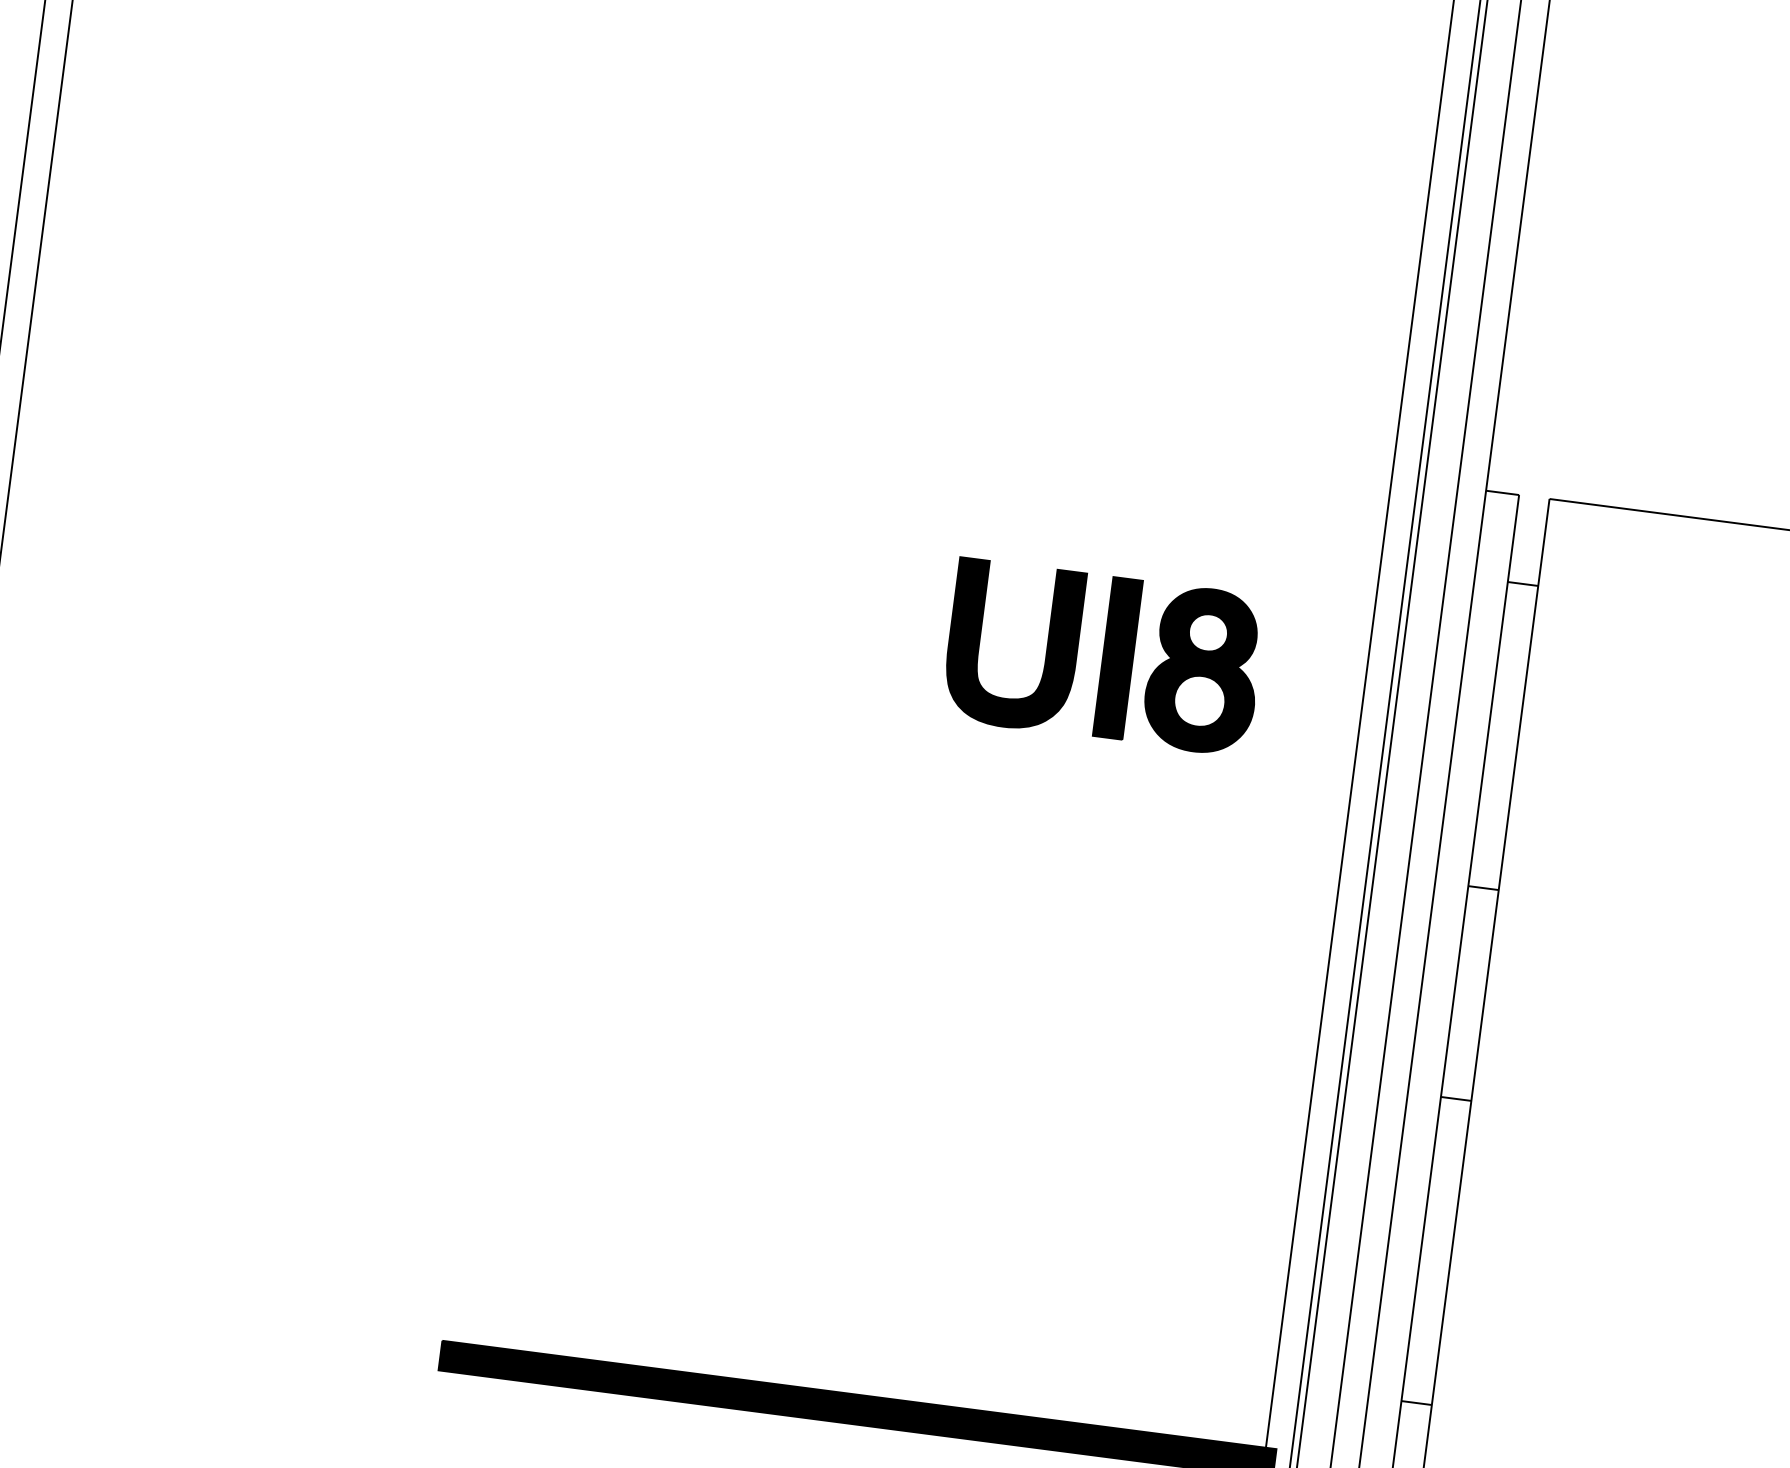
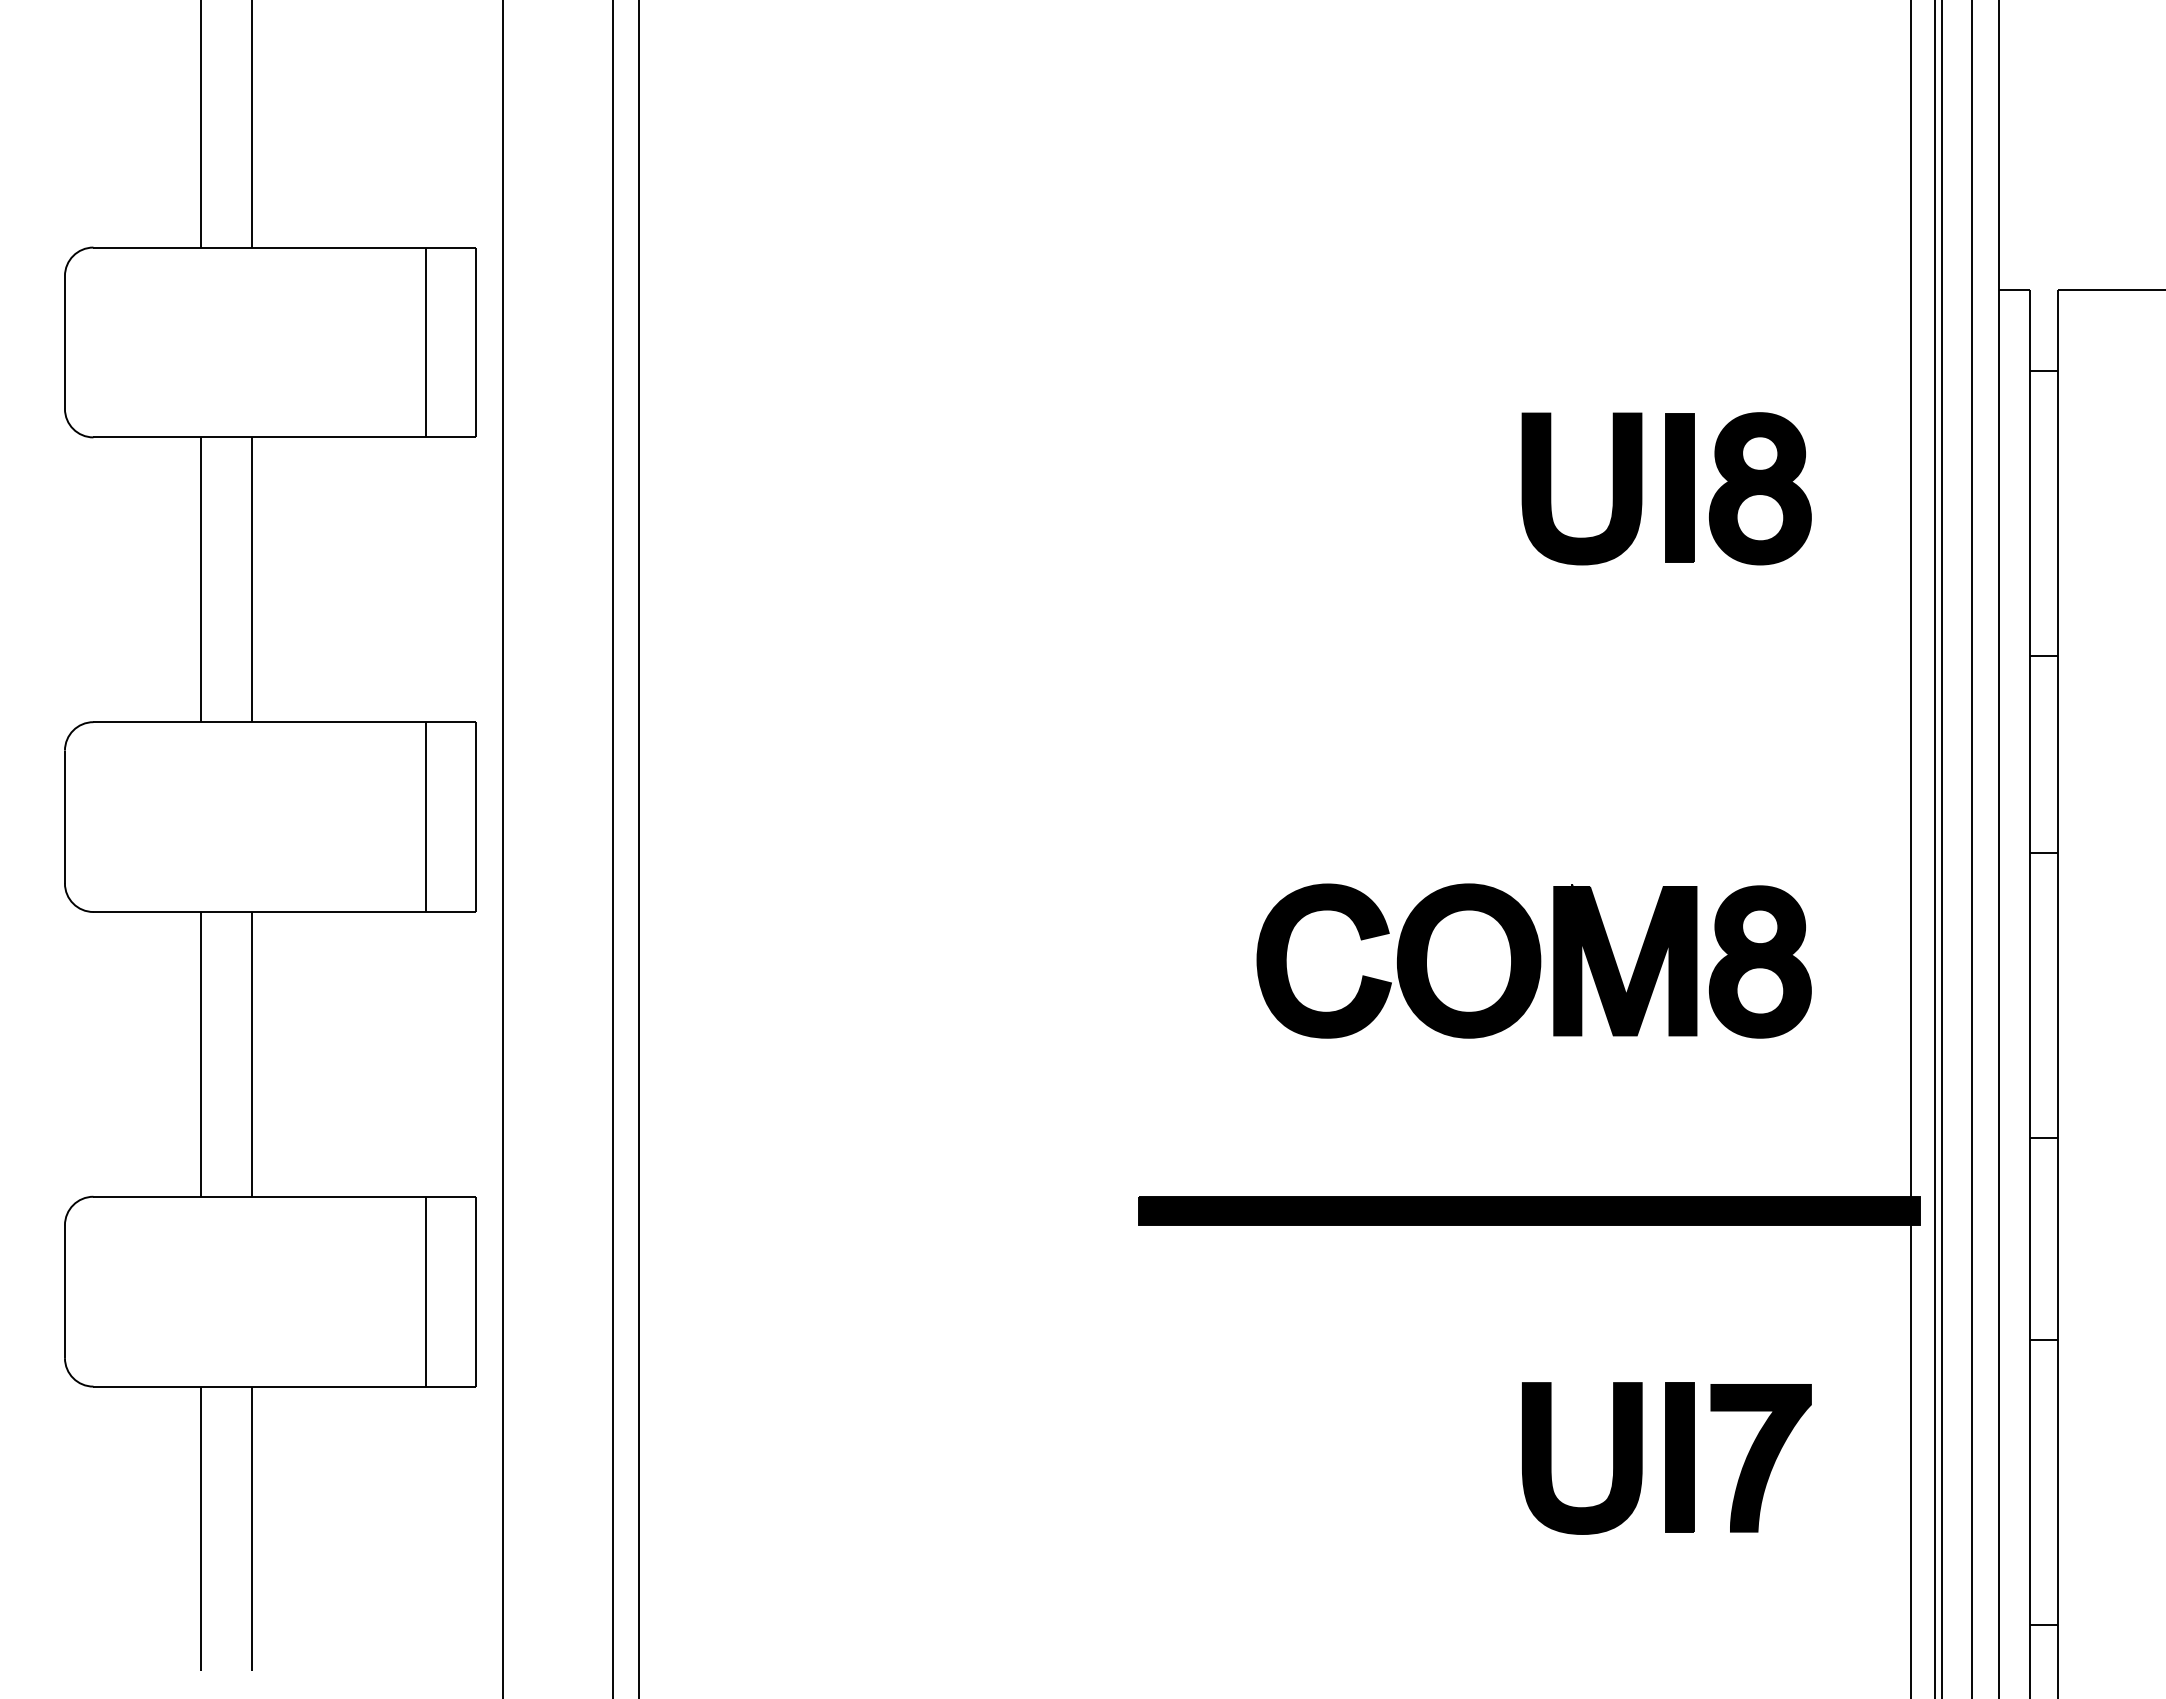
part: (896, 1142) -> (1533, 960), added

